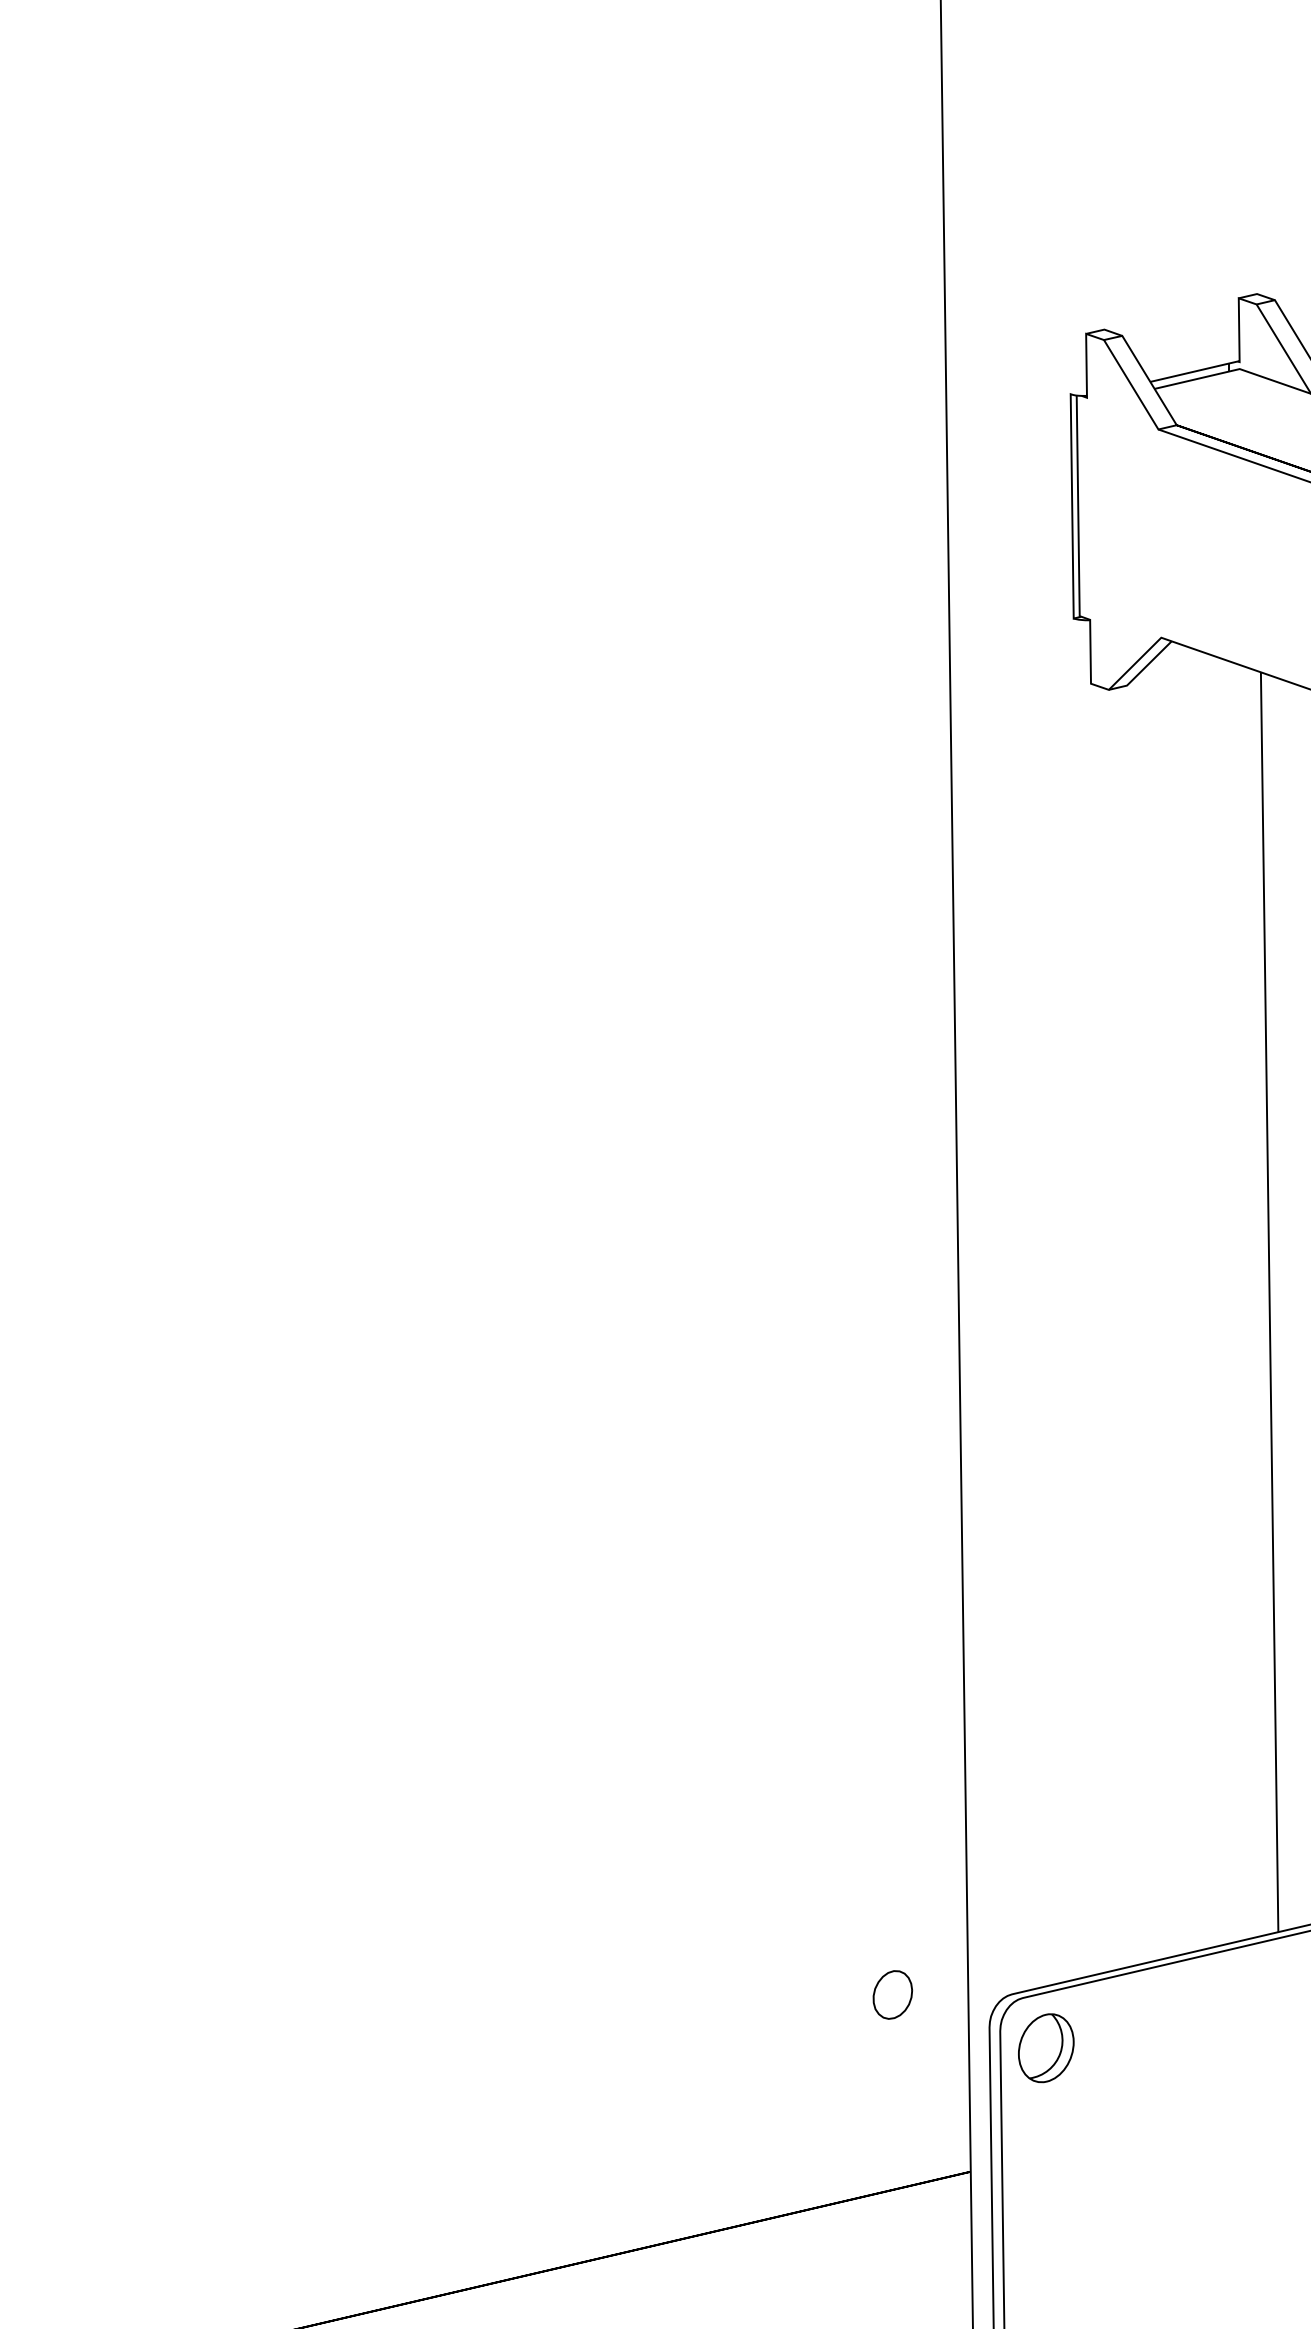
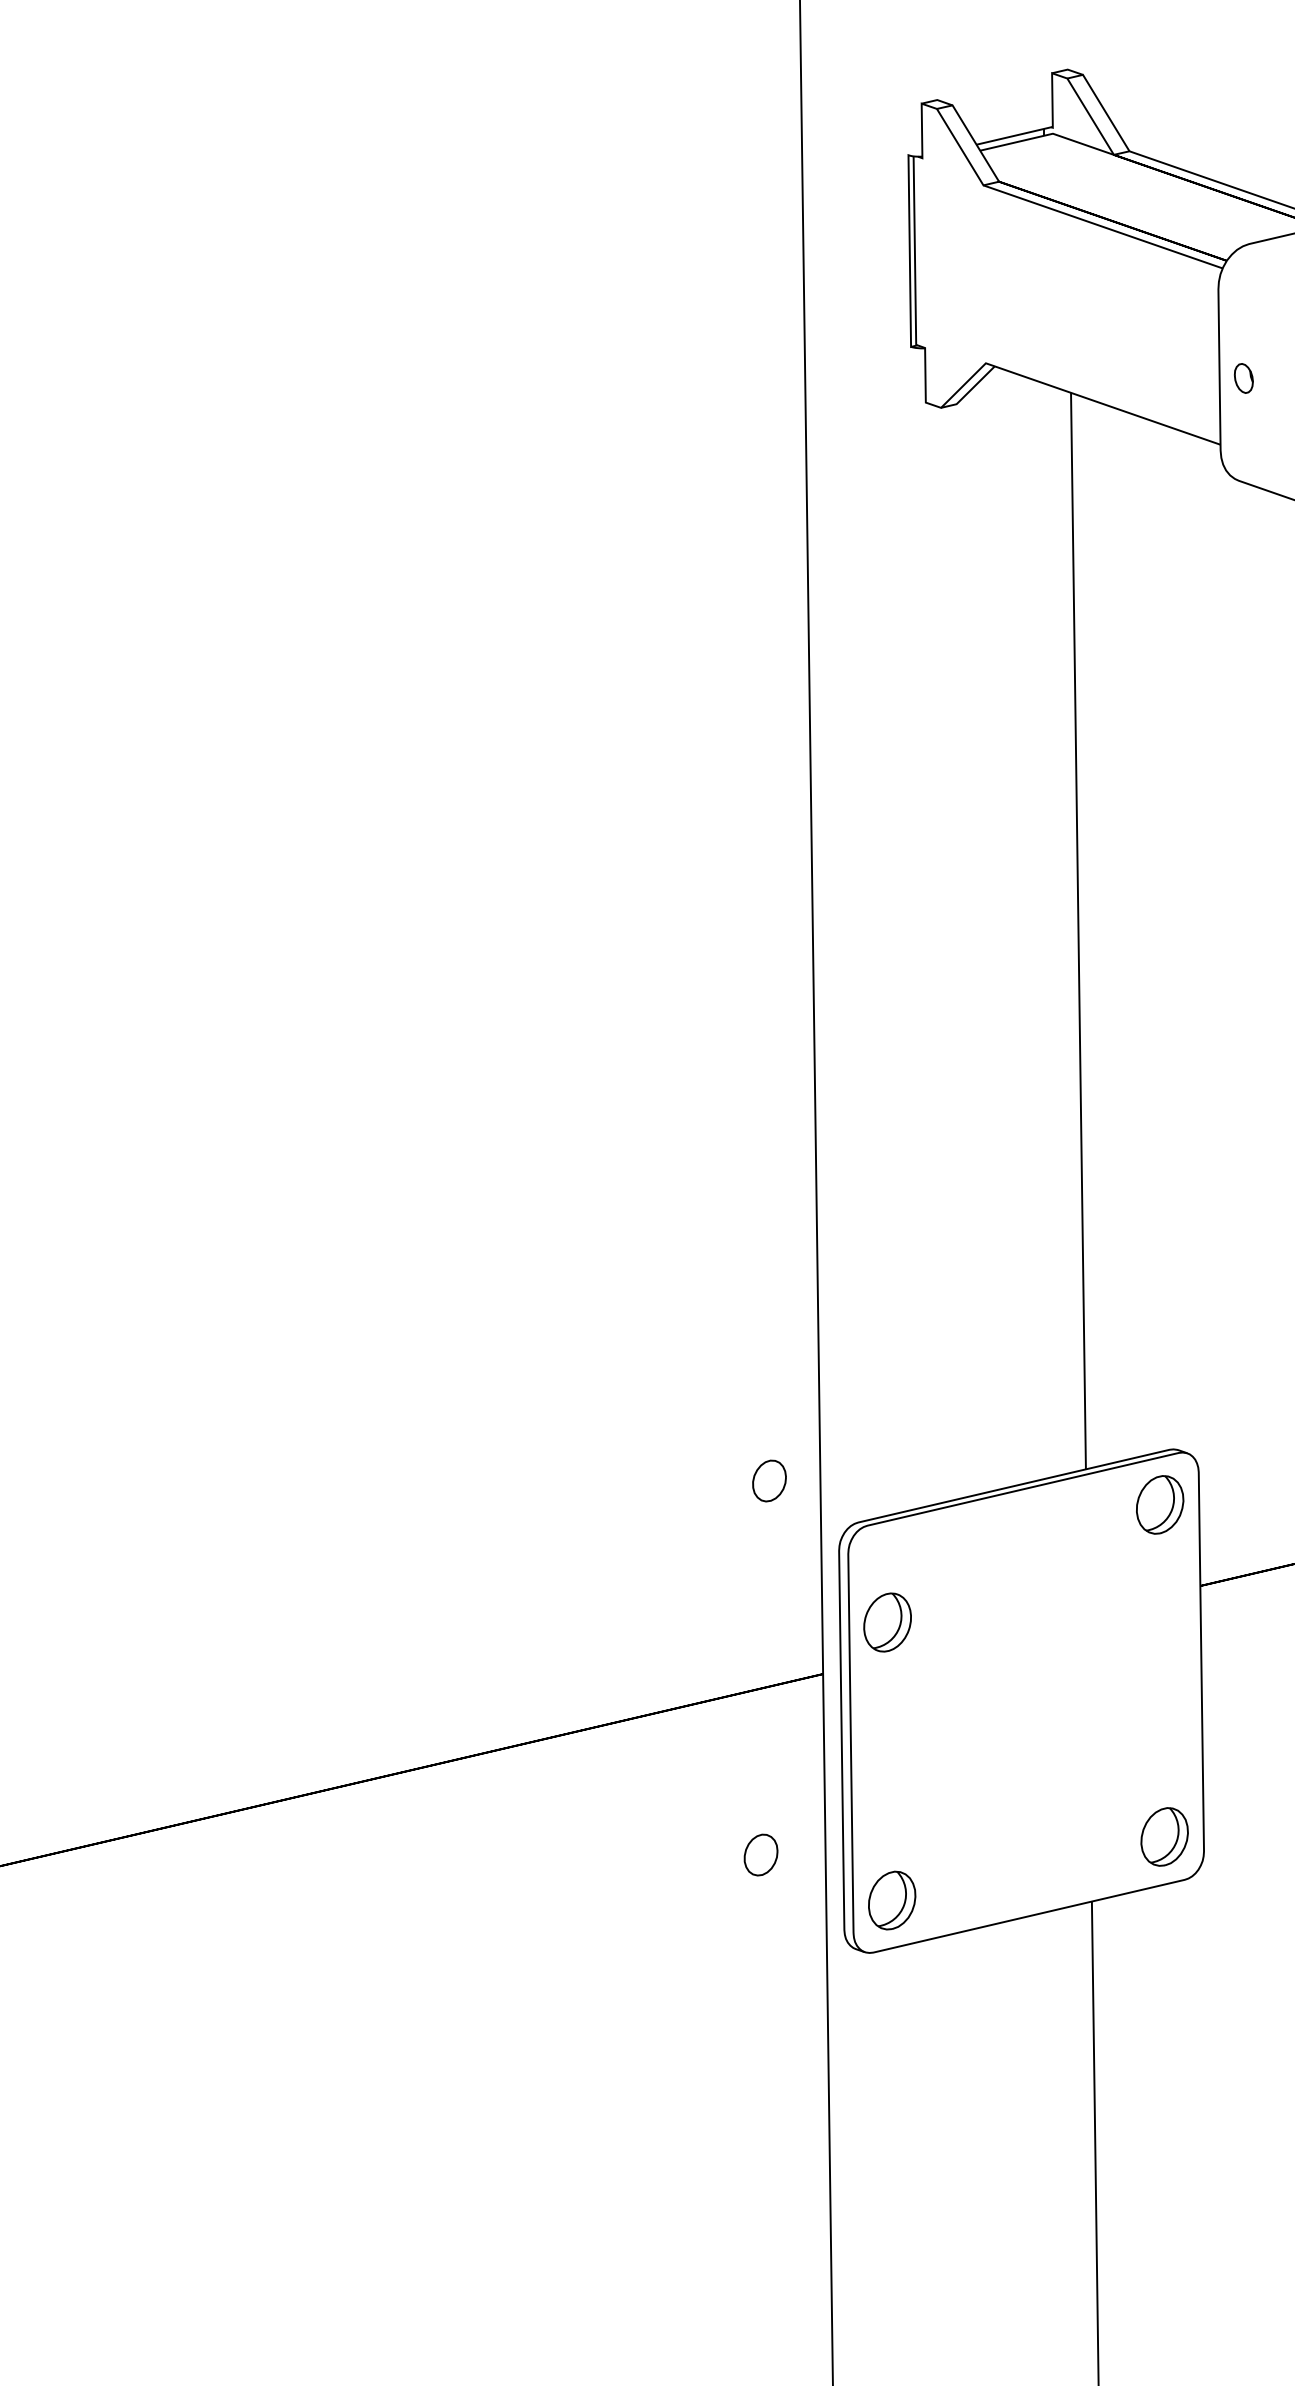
part: (892, 1994) -> (769, 1480), moved
part: (1046, 2048) -> (887, 1622), moved

